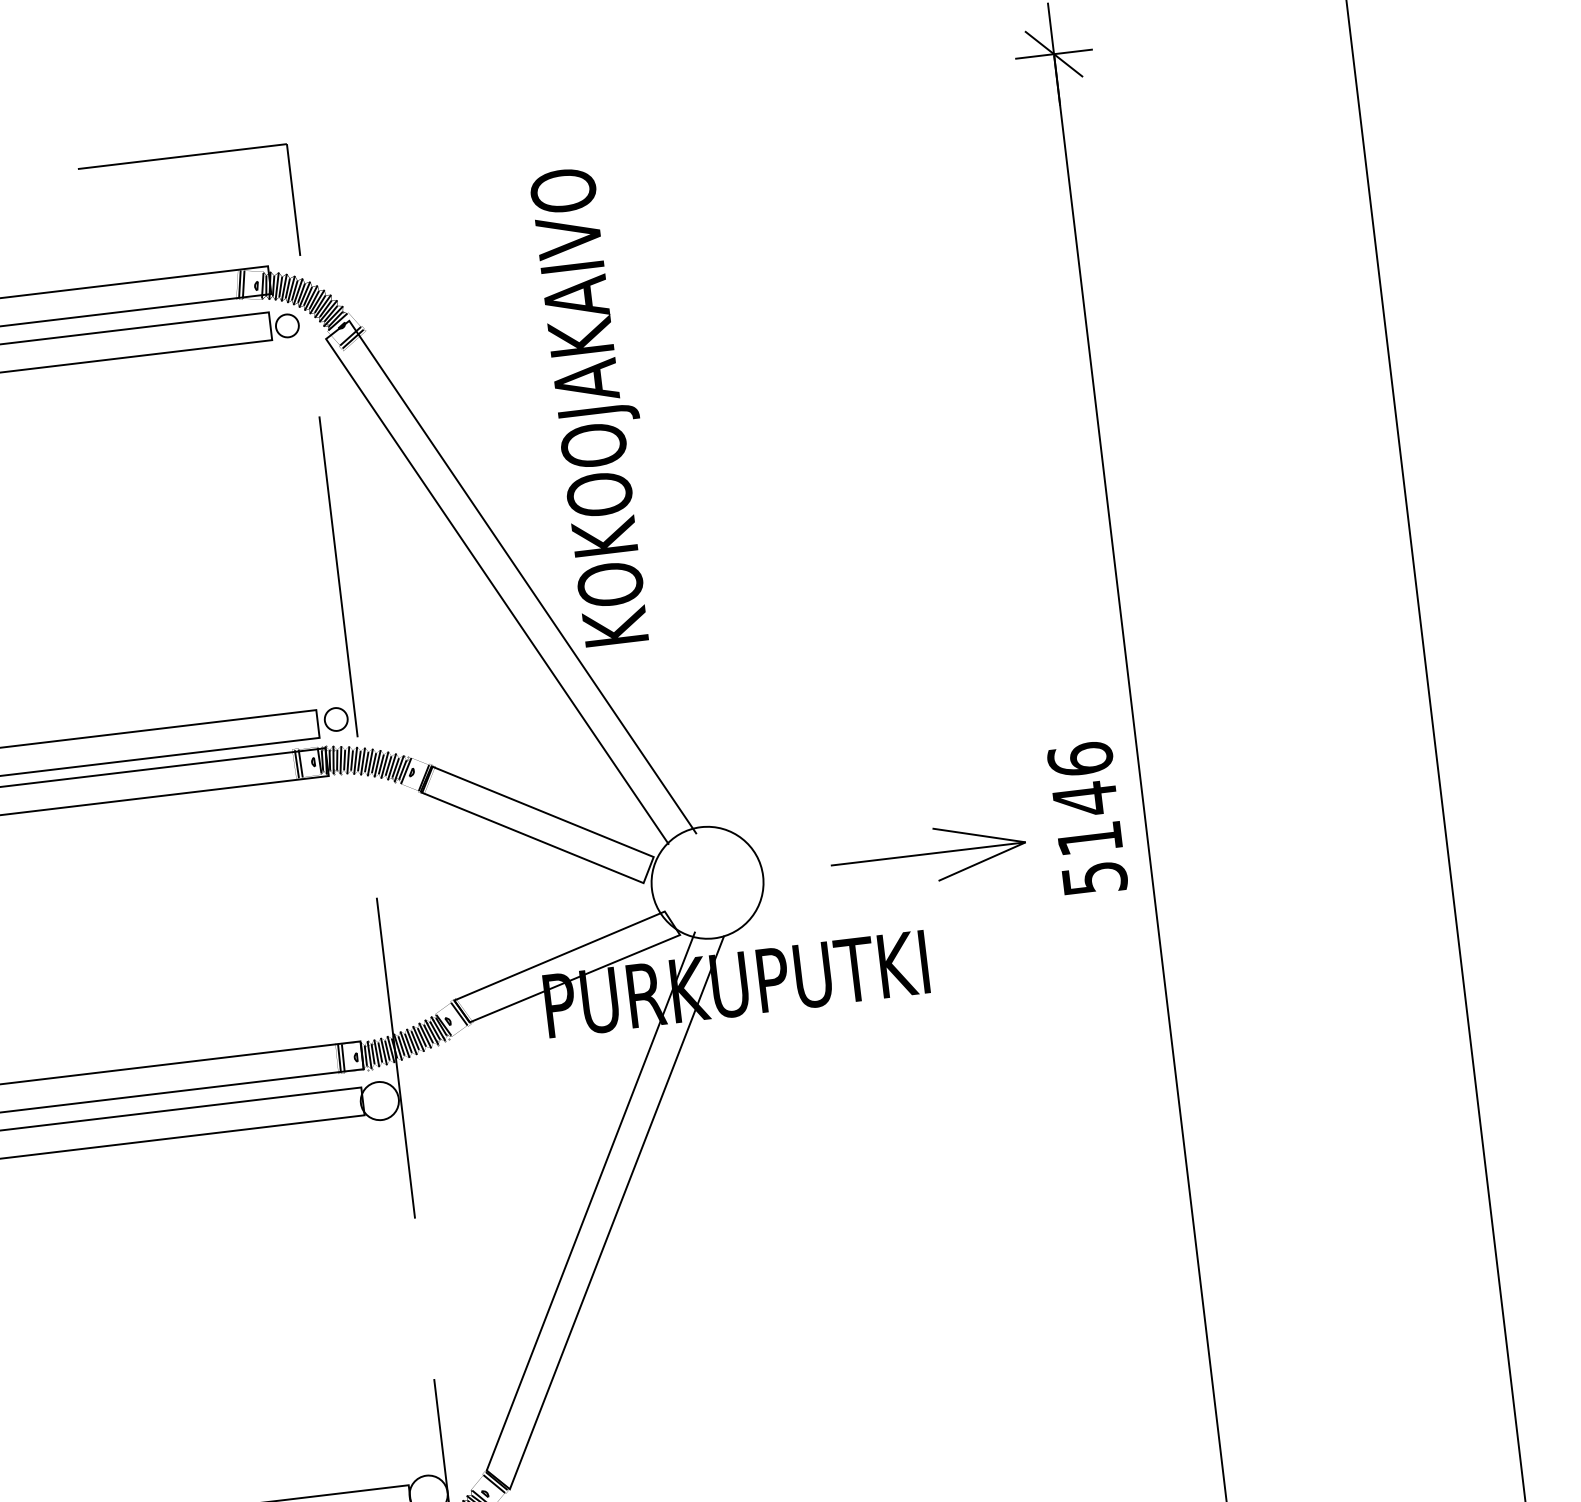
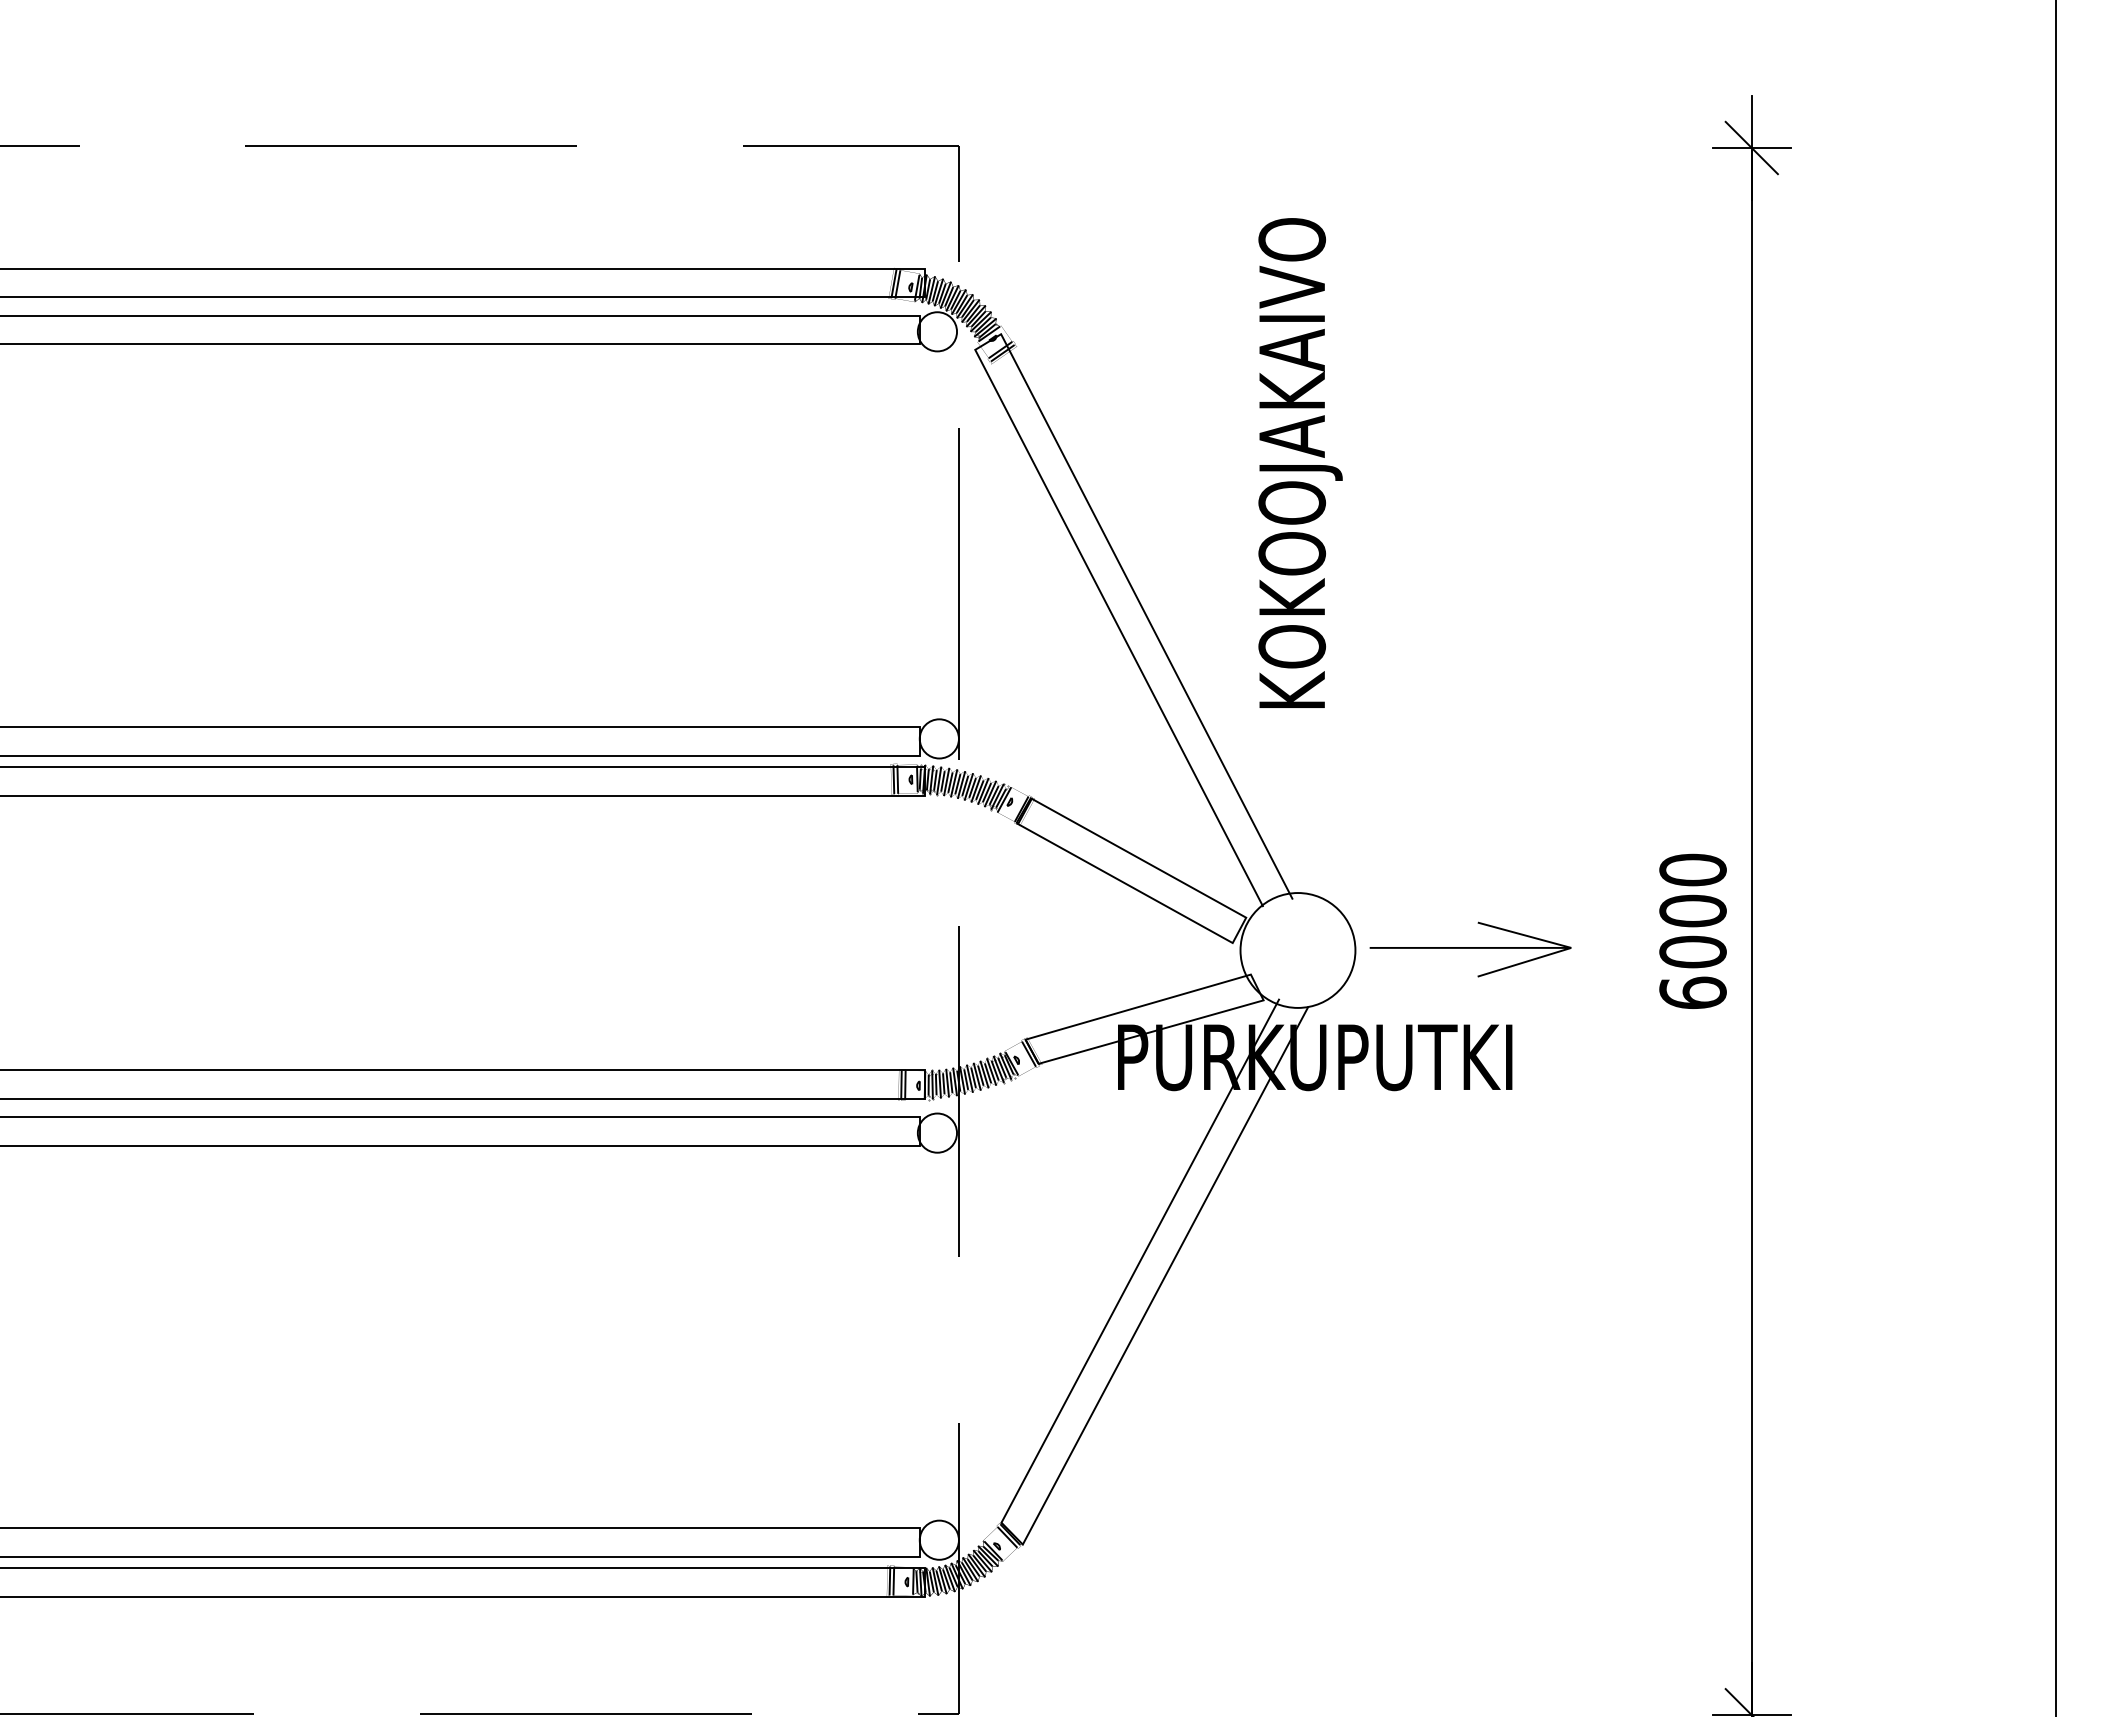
circle: (287, 325) -> (937, 331), size x1.67
text: (597, 405) -> (1300, 462), moved
circle: (335, 719) -> (938, 738), size x1.67
text: (1086, 817) -> (1692, 930), 5146 -> 6000
part: (928, 855) -> (1470, 949), moved

